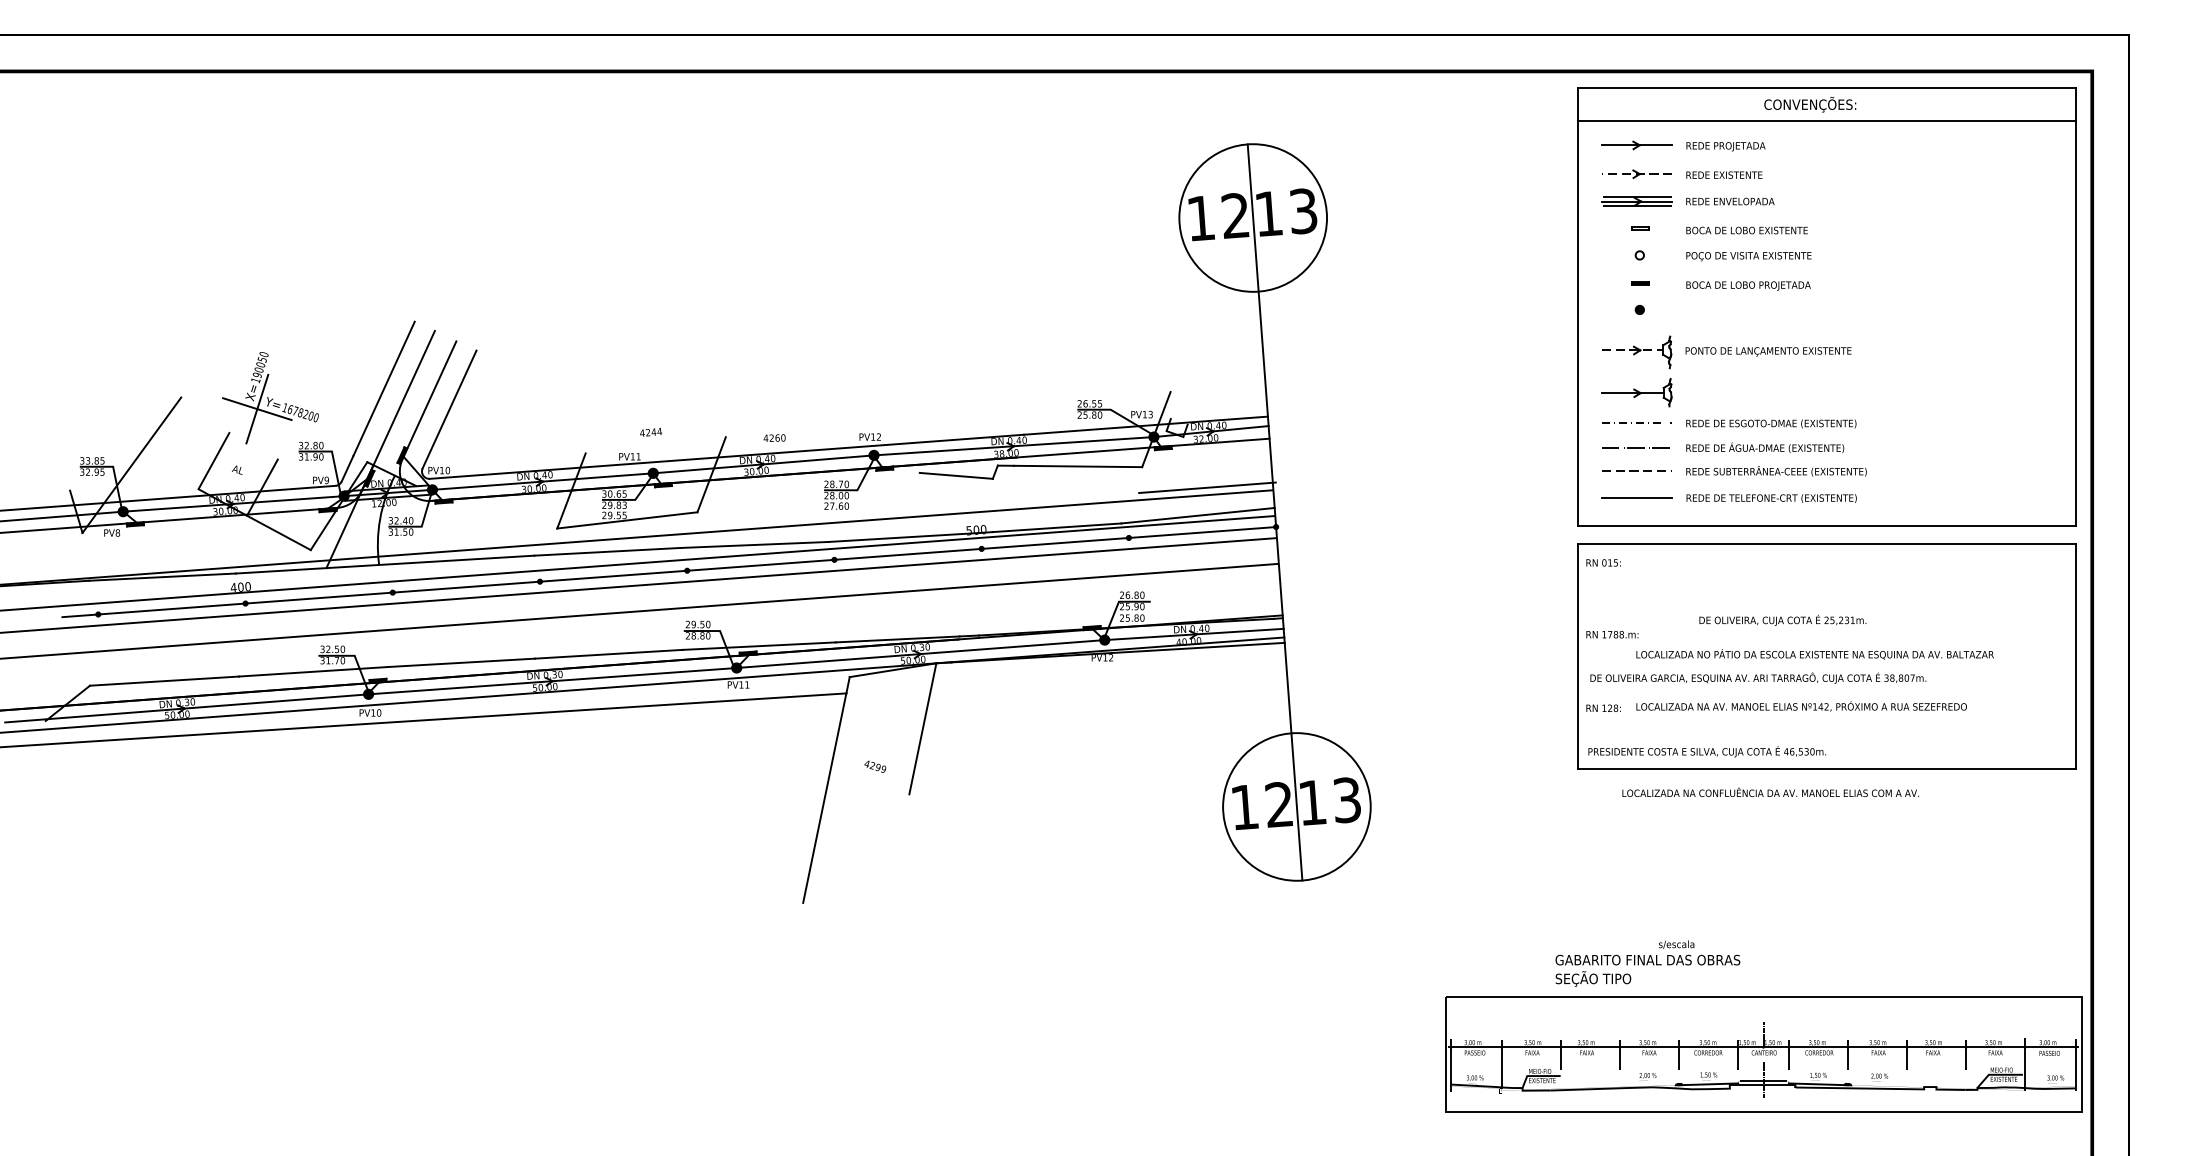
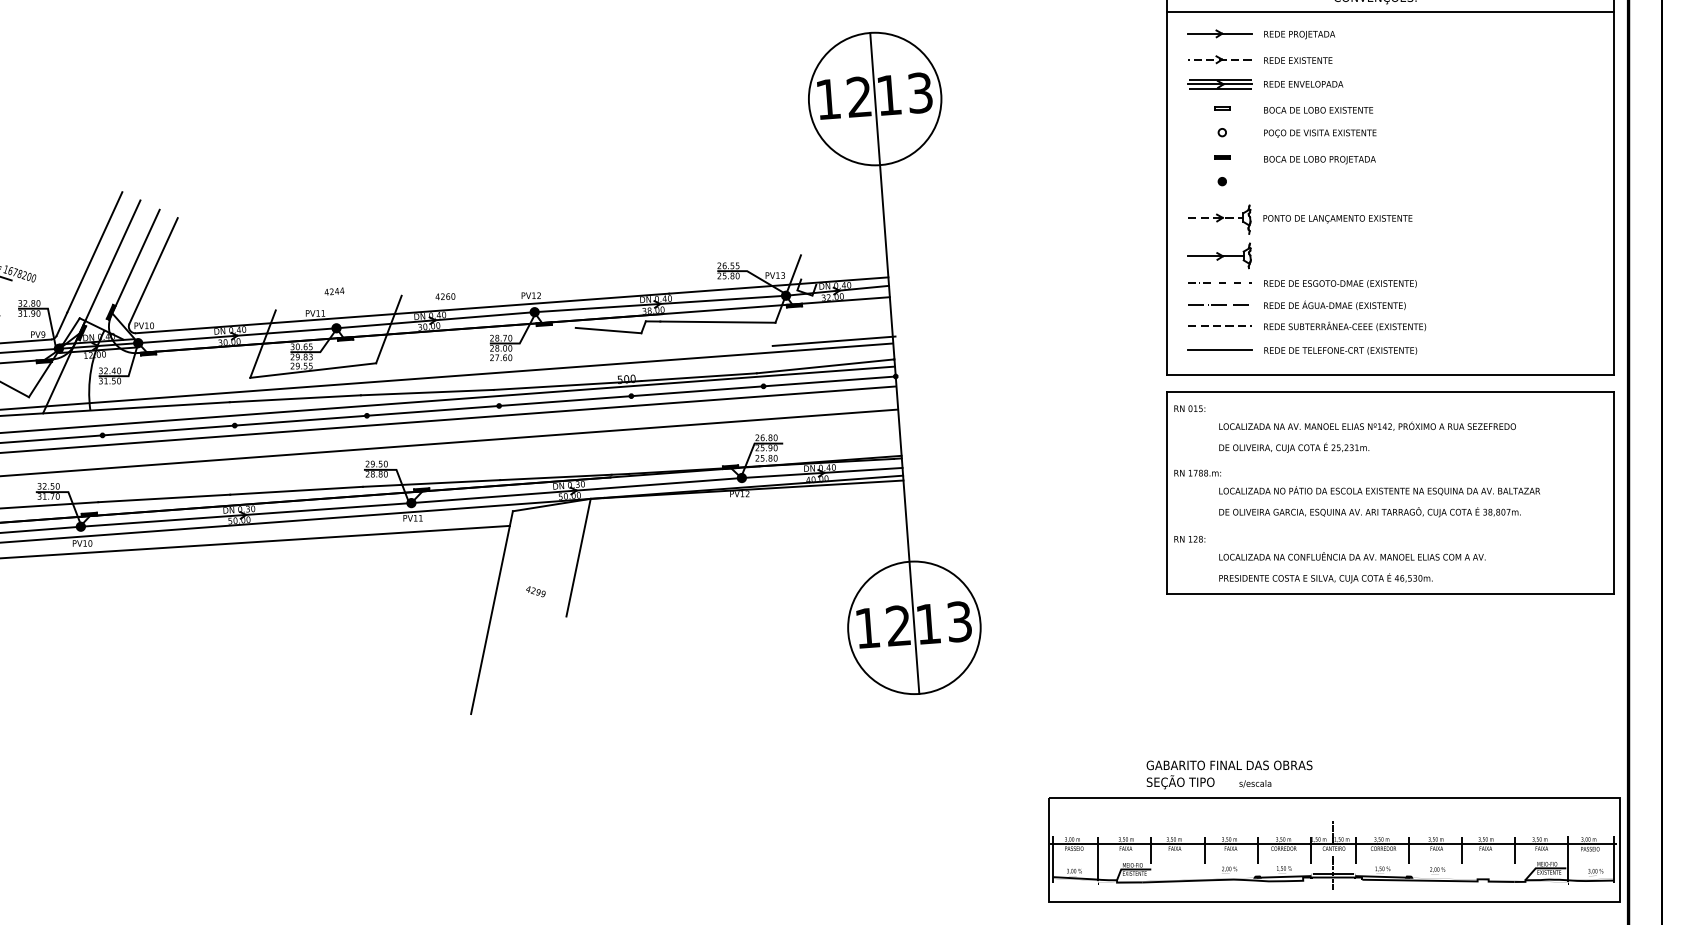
text: (1782, 619) -> (1293, 446), moved
text: (1758, 677) -> (1370, 511), moved
text: (1801, 706) -> (1367, 426), moved
text: (1707, 751) -> (1326, 578), moved
text: (1770, 792) -> (1352, 556), moved
text: (1676, 944) -> (1255, 783), moved

